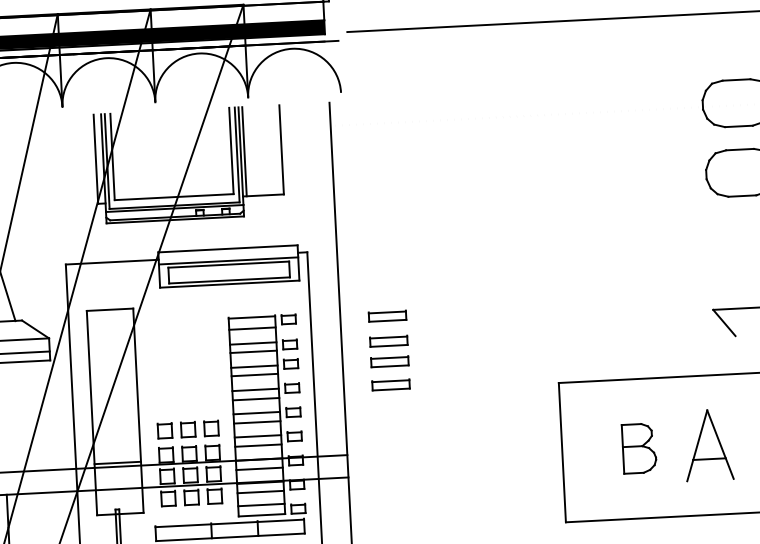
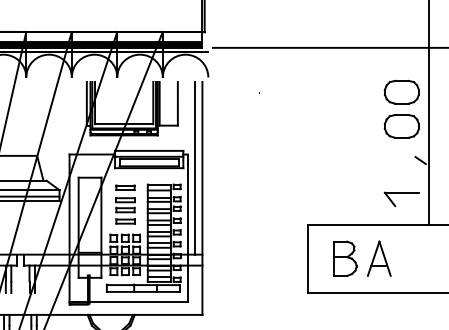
line: (324, 277) -> (195, 167), added
part: (389, 350) -> (125, 204), moved
part: (639, 448) -> (345, 258), size x1.43

